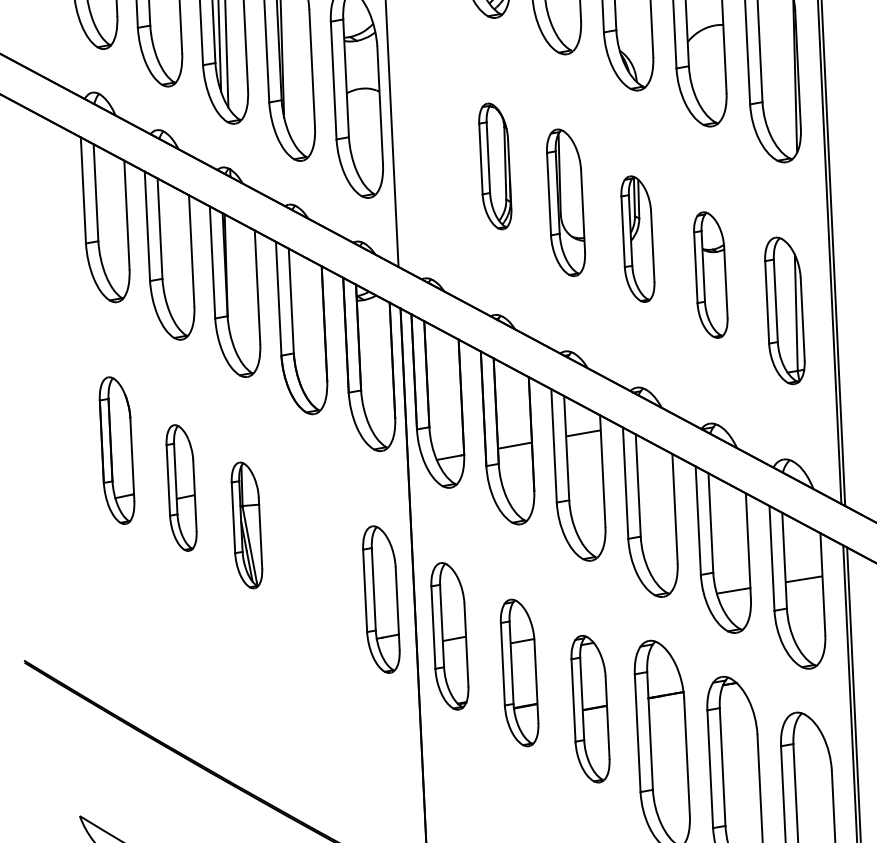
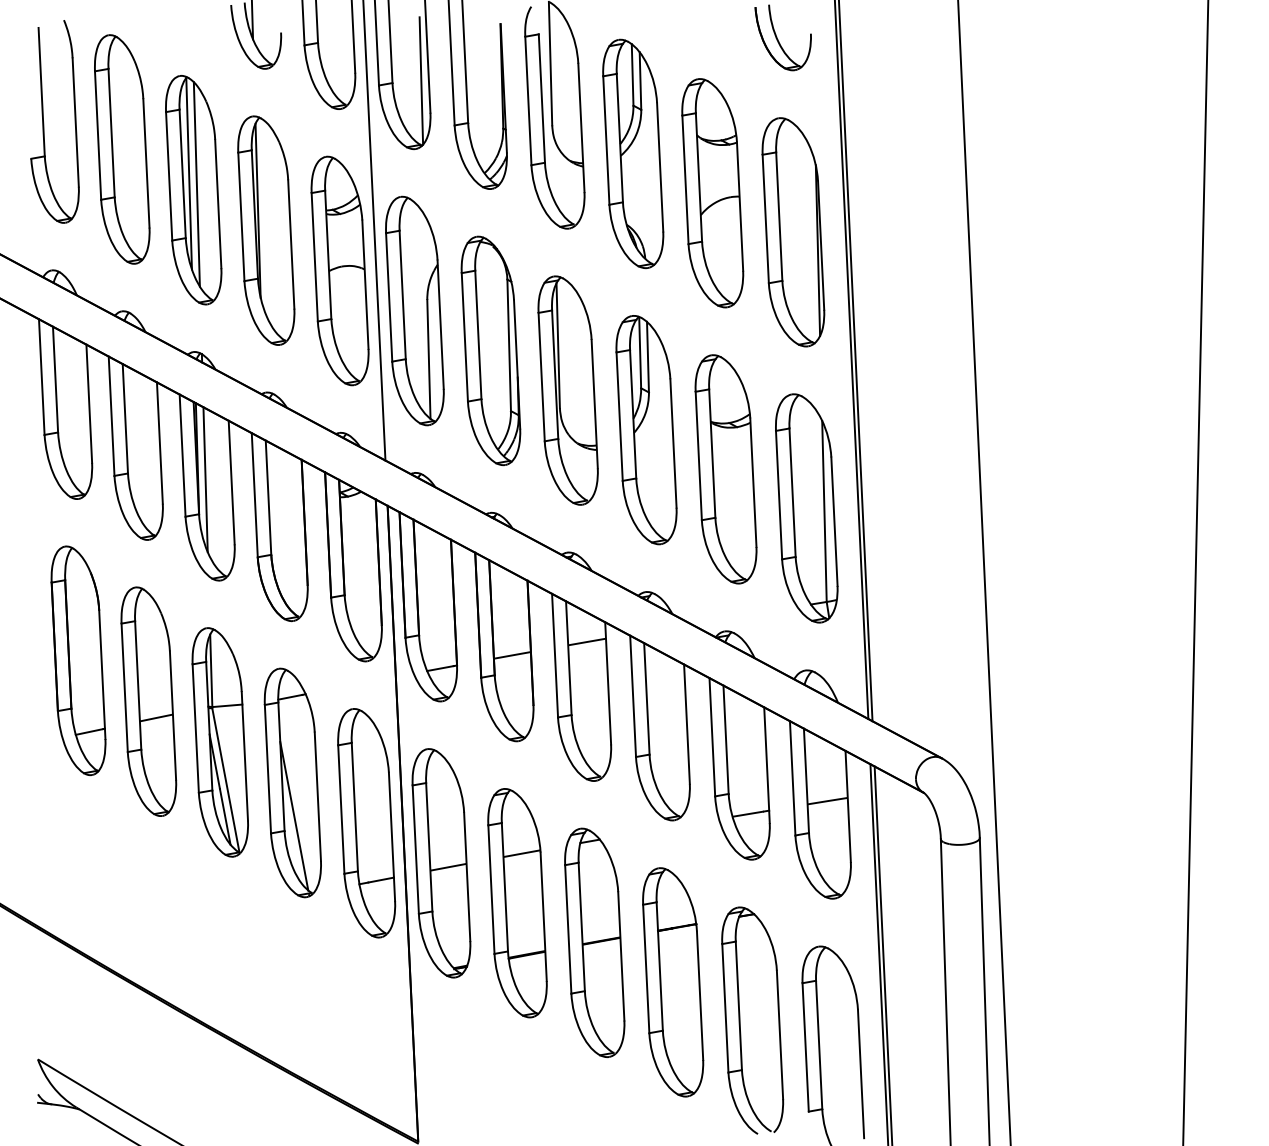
part: (425, 129) -> (414, 310), added
part: (494, 166) -> (490, 350), size x1.67
part: (565, 202) -> (567, 390), size x1.43
part: (637, 239) -> (646, 430), size x1.67
part: (710, 275) -> (725, 469), size x1.67
line: (233, 284) -> (205, 479), added
part: (784, 310) -> (806, 508), size x1.43
part: (117, 450) -> (78, 660), size x1.43
part: (181, 487) -> (148, 701), size x1.67
part: (246, 525) -> (219, 742), size x1.67
part: (313, 562) -> (292, 782), added
part: (381, 599) -> (366, 823), size x1.43
part: (449, 636) -> (441, 863), size x1.43
part: (519, 673) -> (517, 903), size x1.43
part: (590, 708) -> (594, 942), size x1.43

